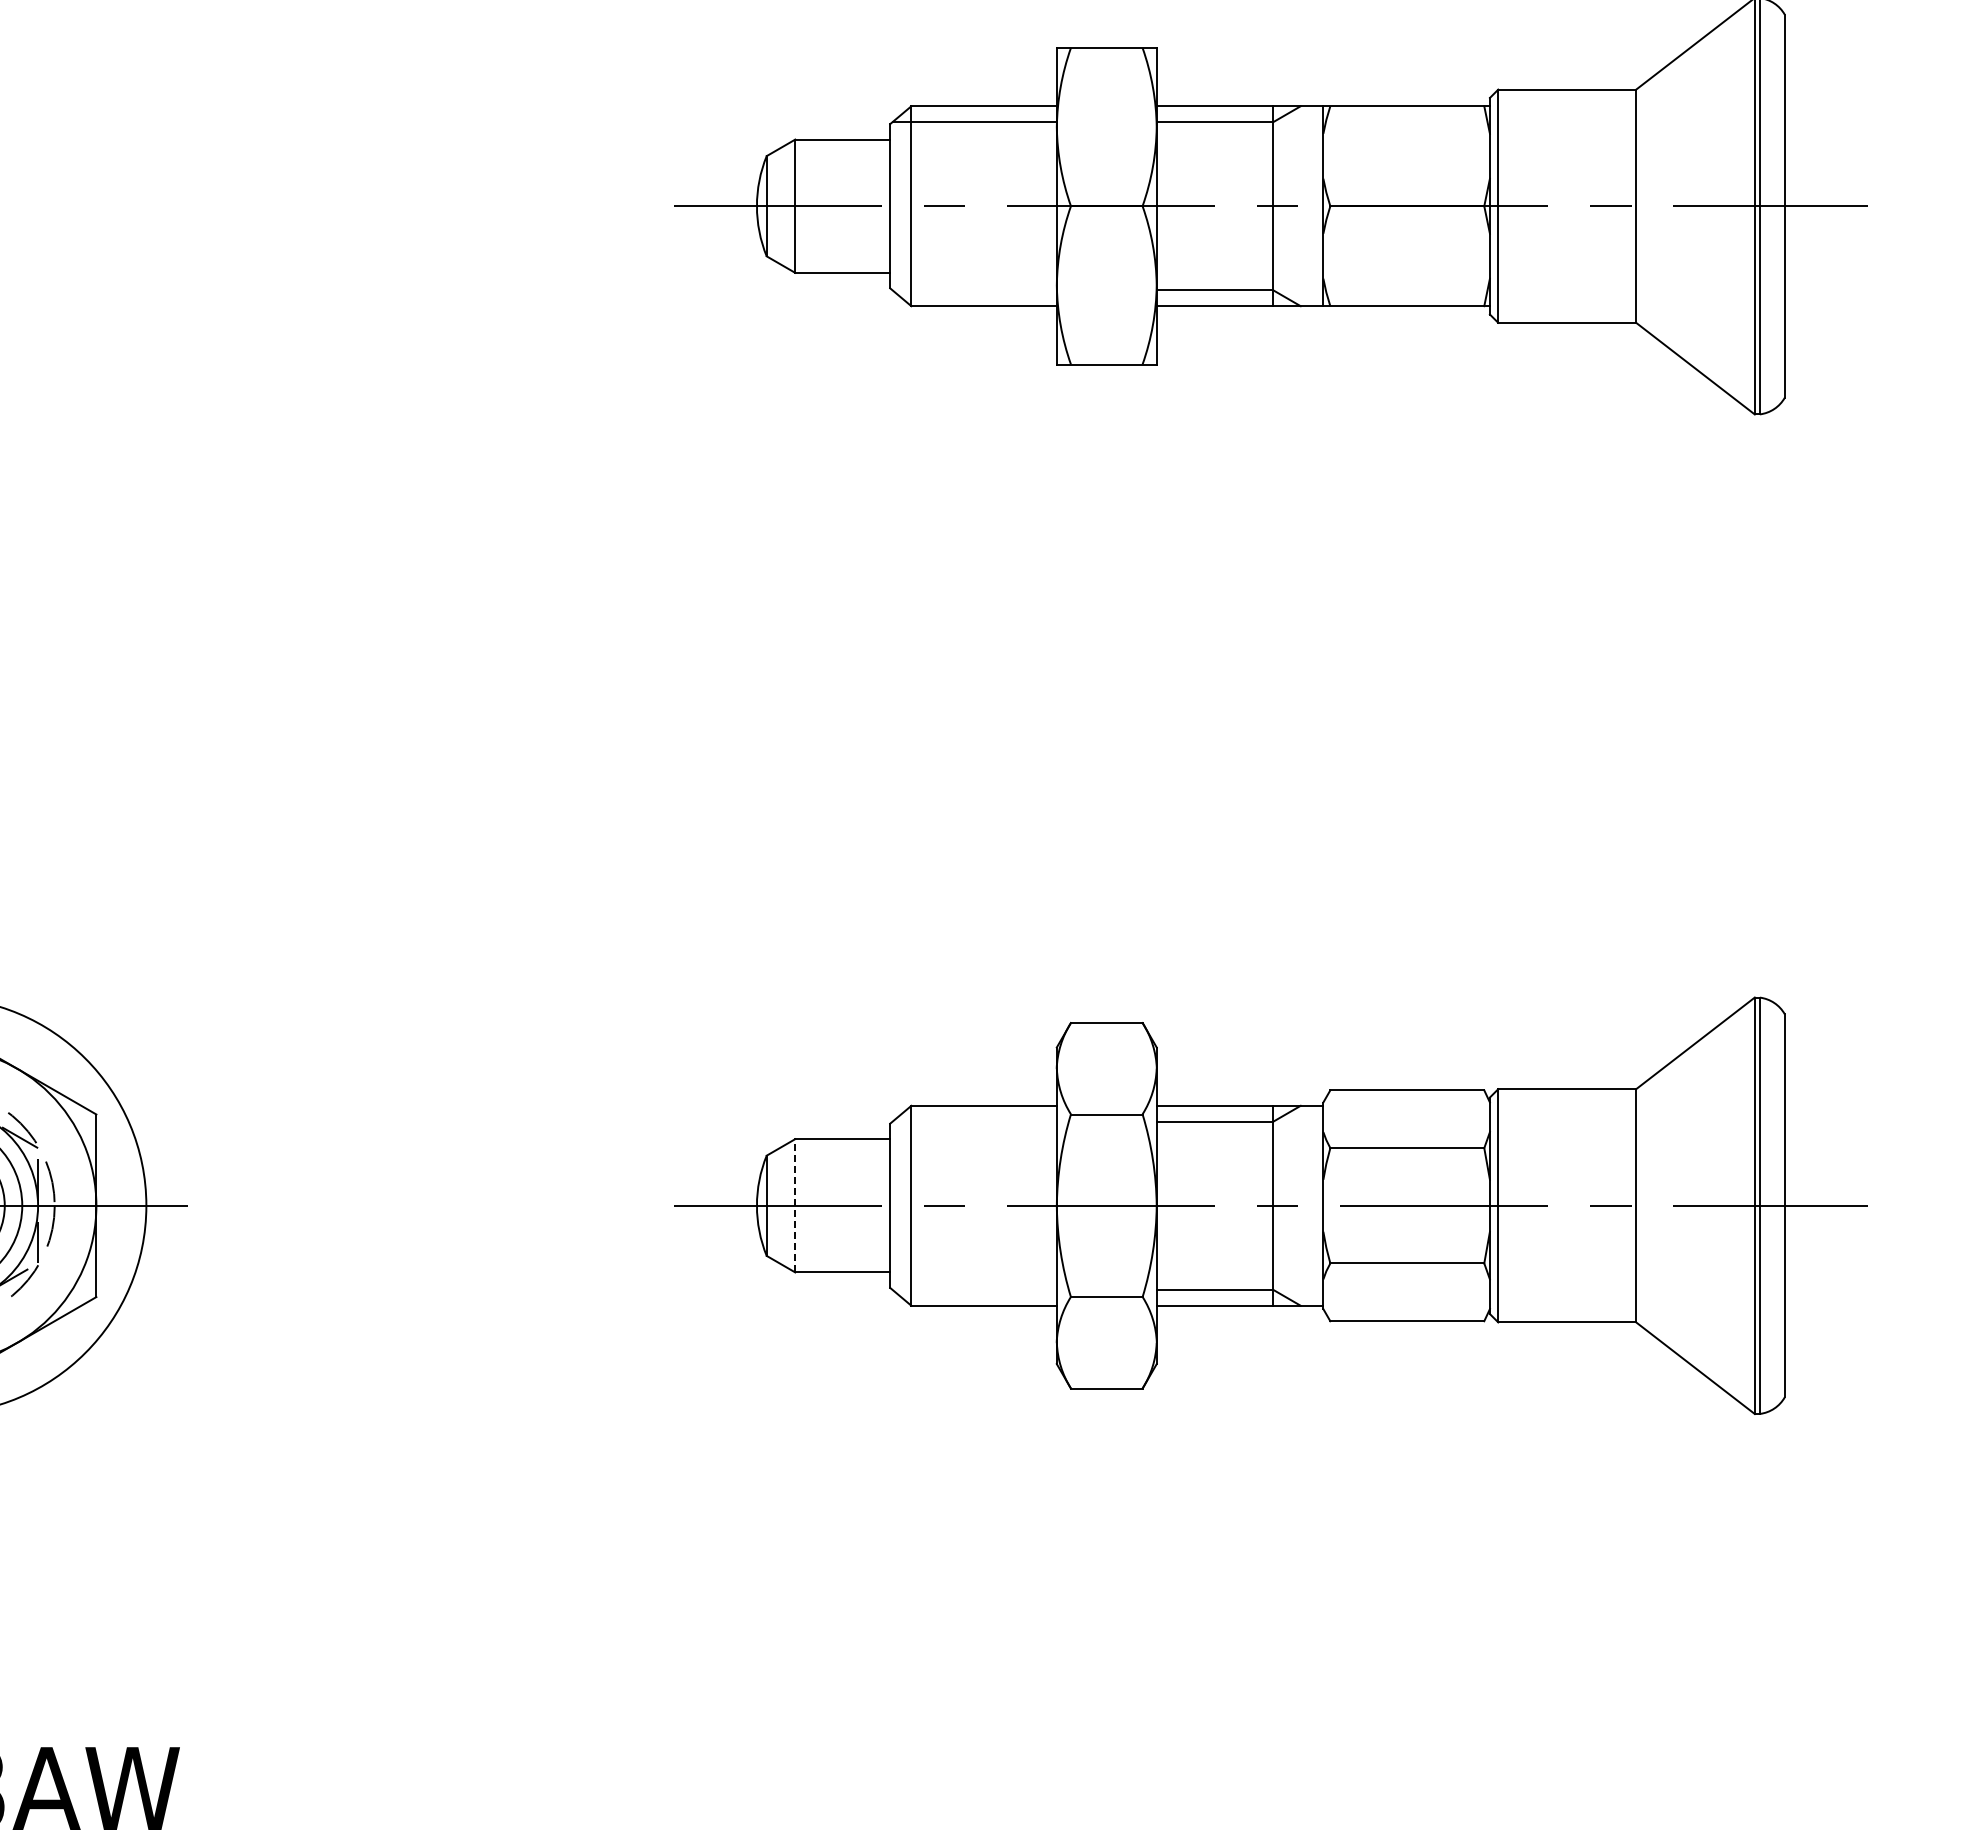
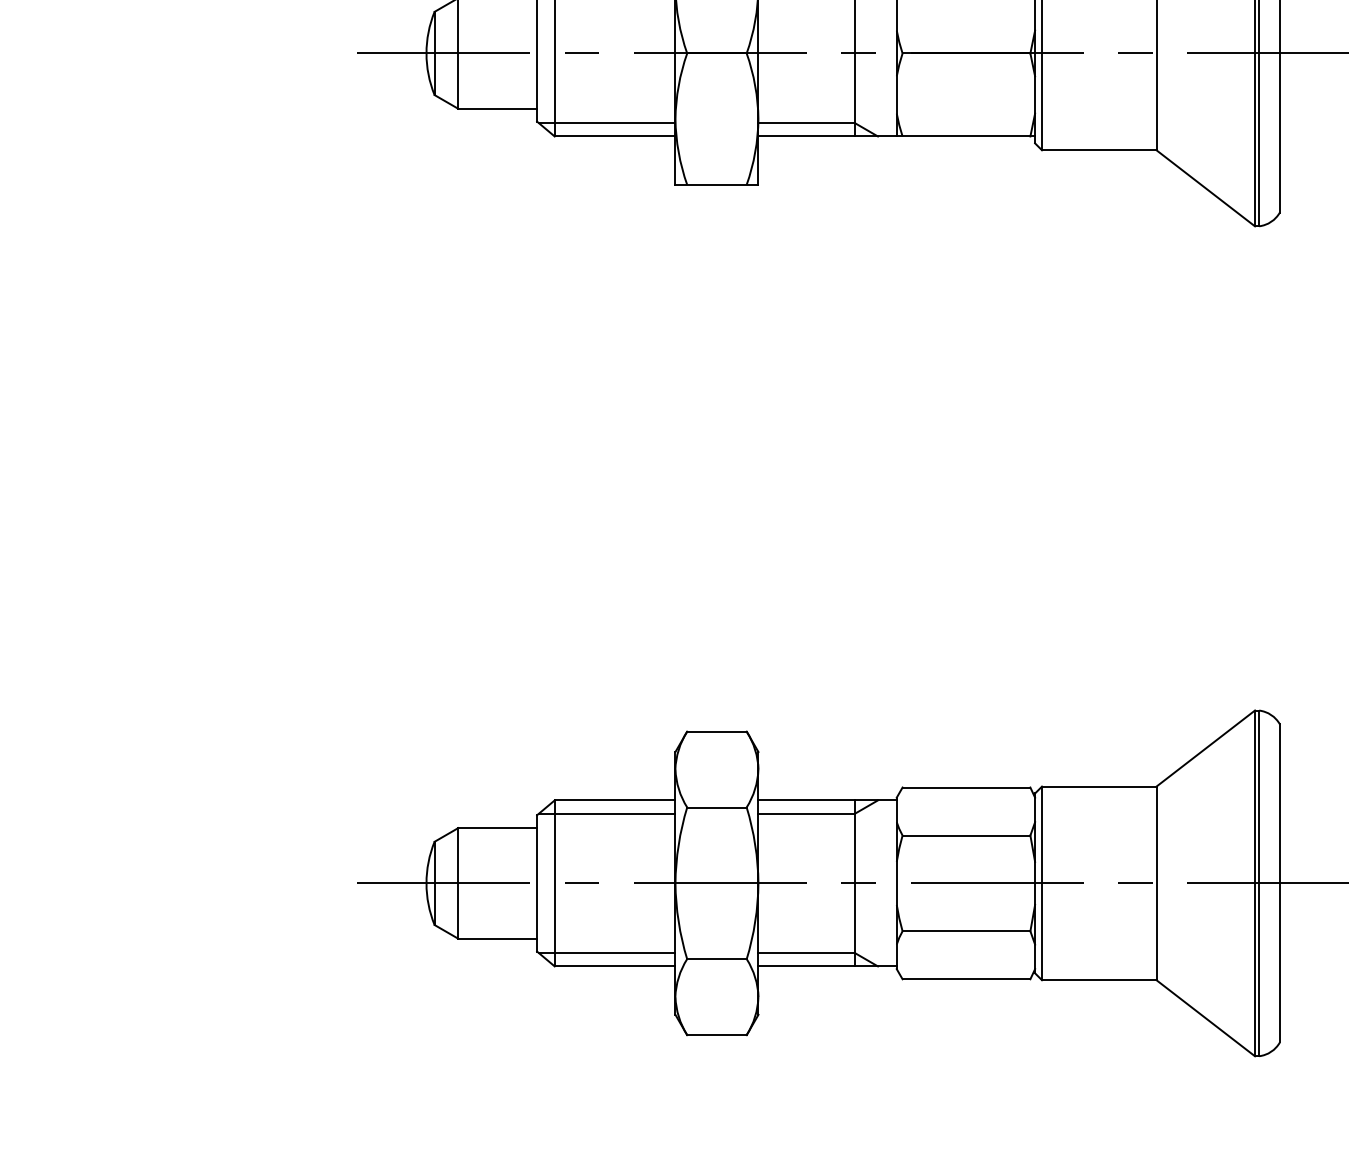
line: (974, 290) -> (607, 123), added
line: (974, 1121) -> (607, 813), added
line: (795, 1205) -> (458, 883), dashed -> solid
line: (974, 1289) -> (607, 952), added

